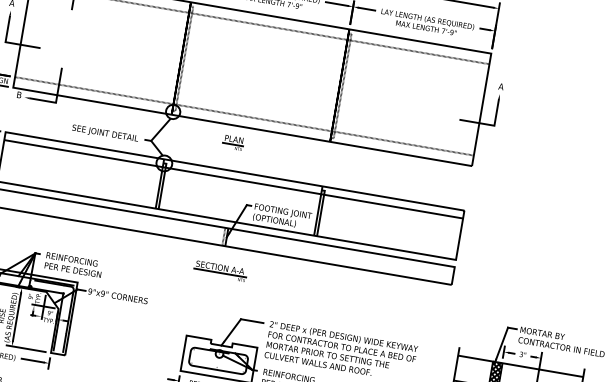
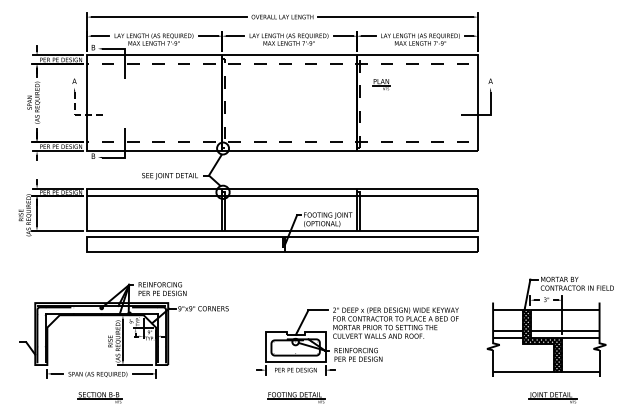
line: (8, 42) -> (77, 114), solid -> dashed
part: (233, 142) -> (381, 84), moved
part: (220, 271) -> (284, 273), removed

